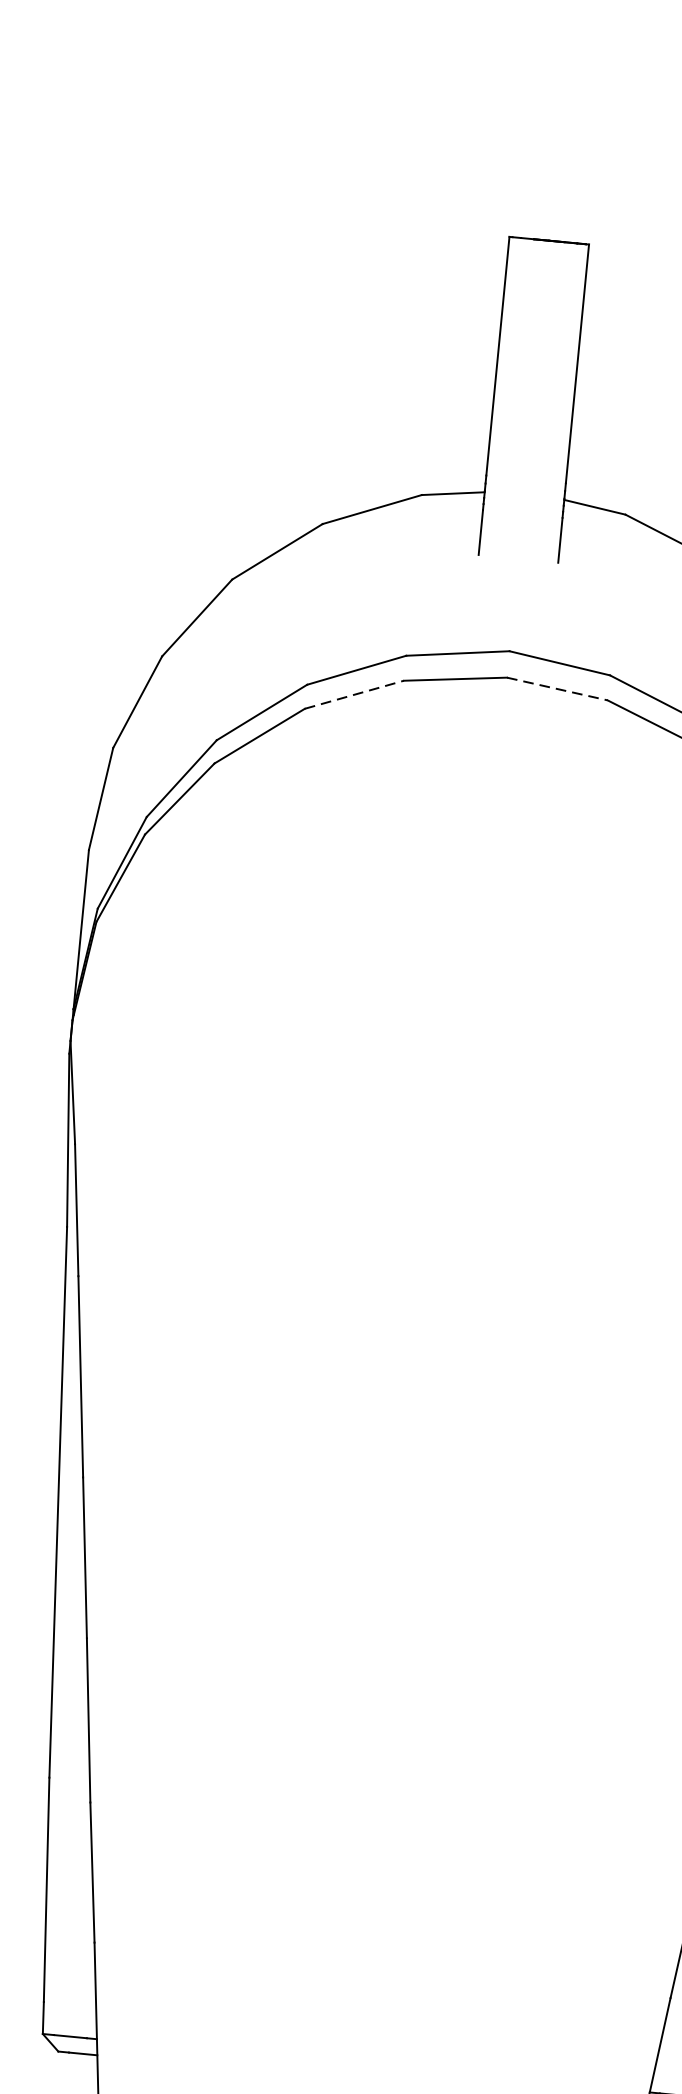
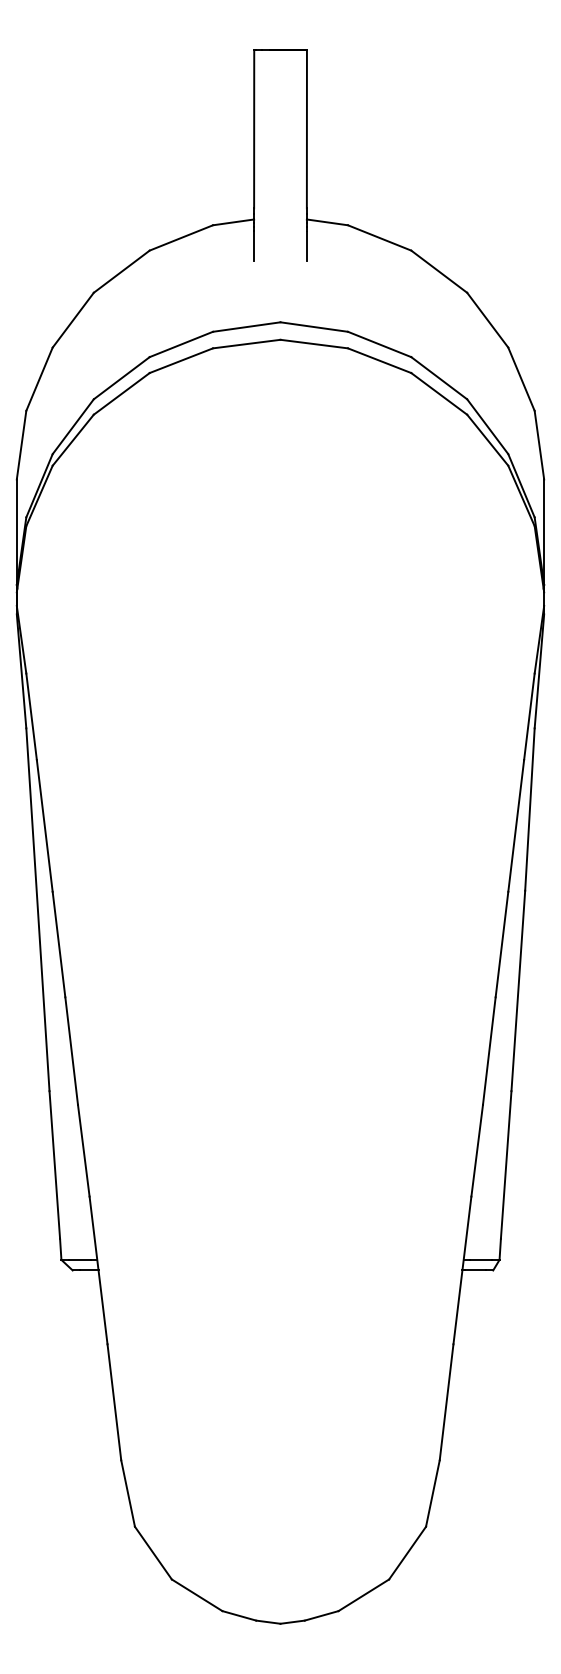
line: (557, 689) -> (314, 344), dashed -> solid
line: (354, 694) -> (181, 360), dashed -> solid

